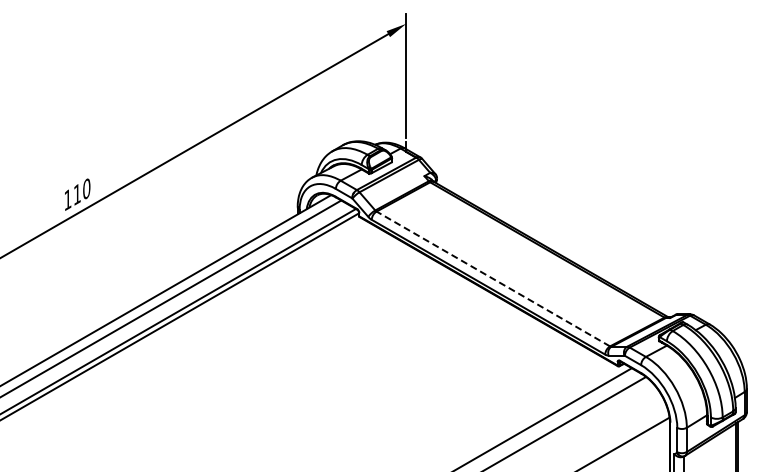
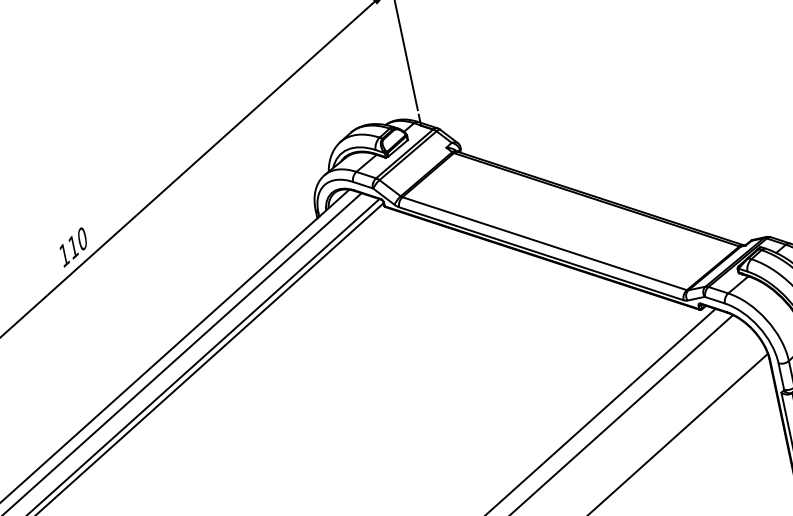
line: (493, 278) -> (544, 243), dashed -> solid

